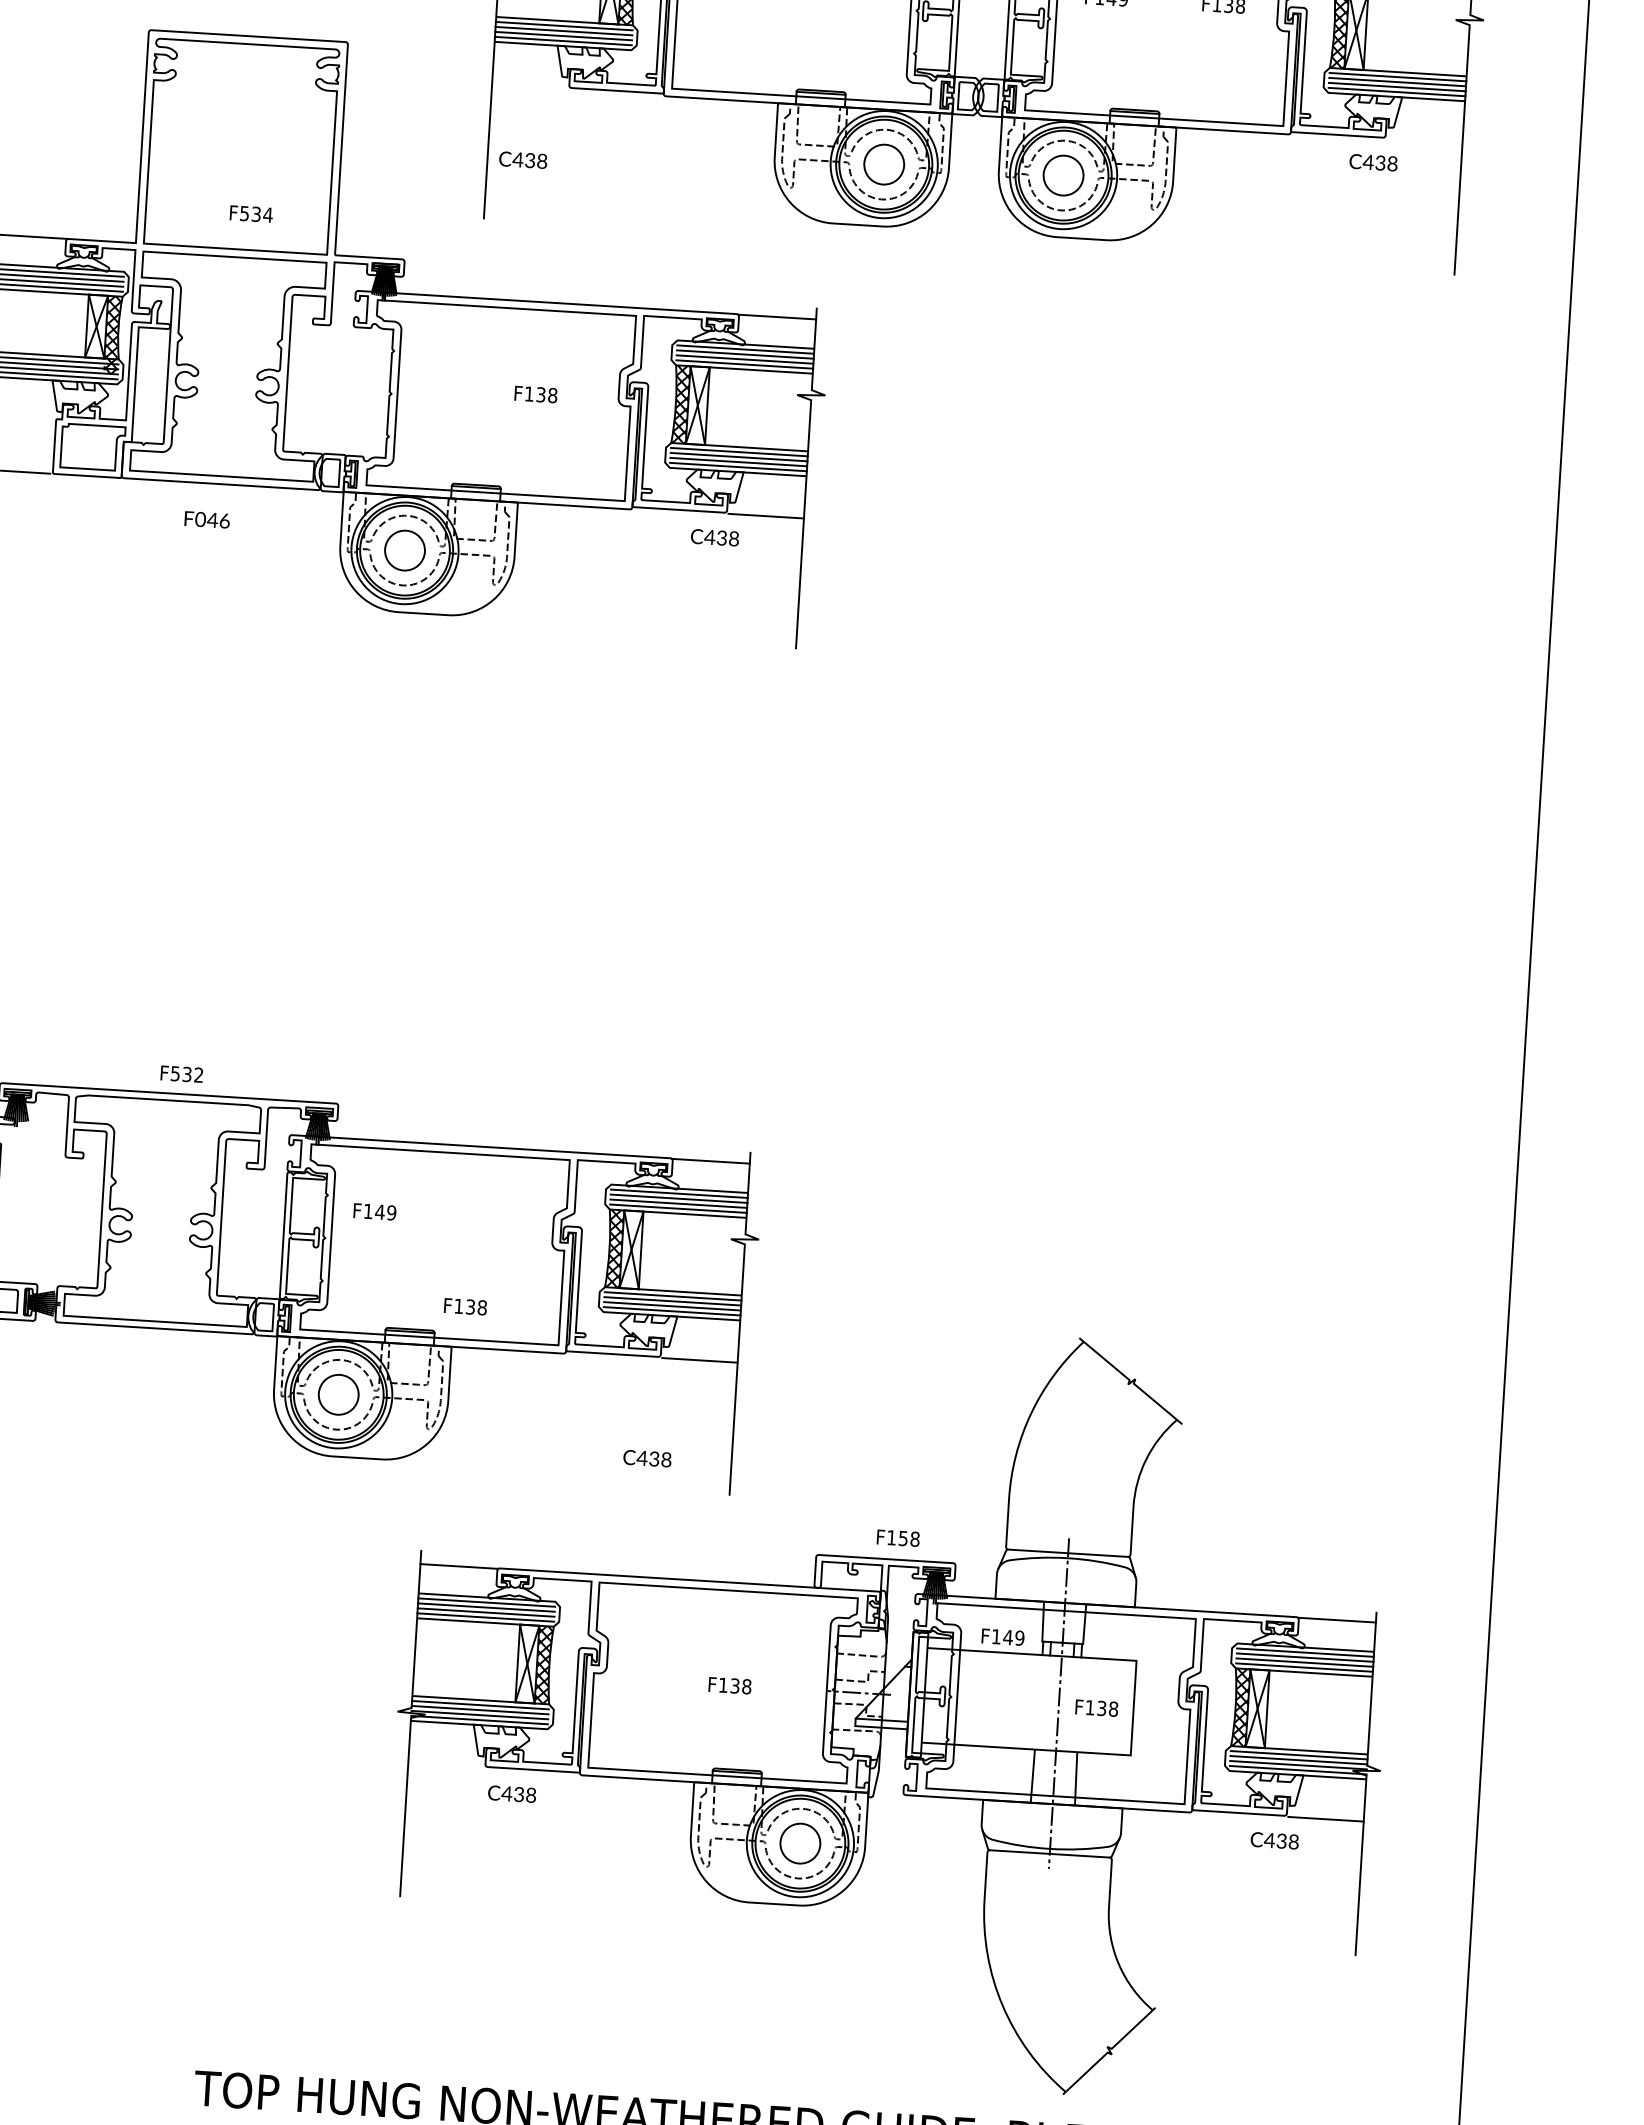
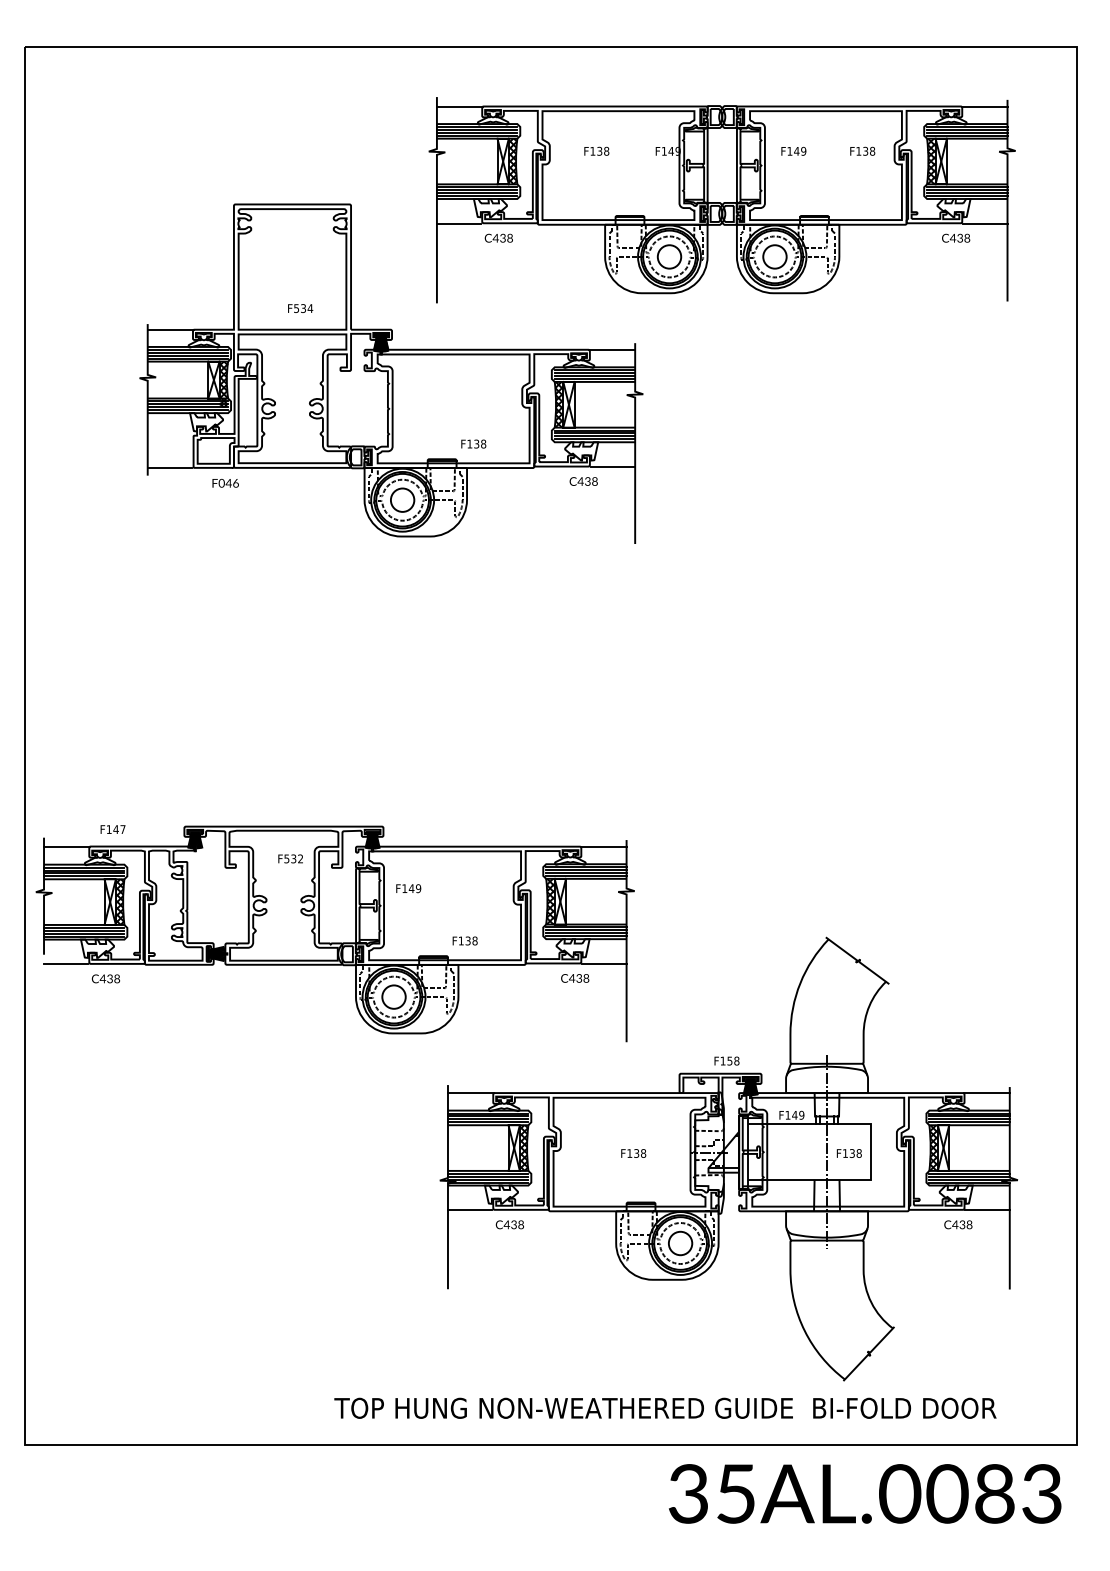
line: (528, 85) -> (458, 223), added
line: (1425, 140) -> (985, 223), added
text: (522, 158) -> (498, 237), moved
text: (535, 393) -> (473, 443), moved
text: (207, 518) -> (225, 482), moved
text: (181, 1073) -> (290, 858), moved
text: (648, 1458) -> (575, 978), moved
line: (444, 1765) -> (469, 1210), added

